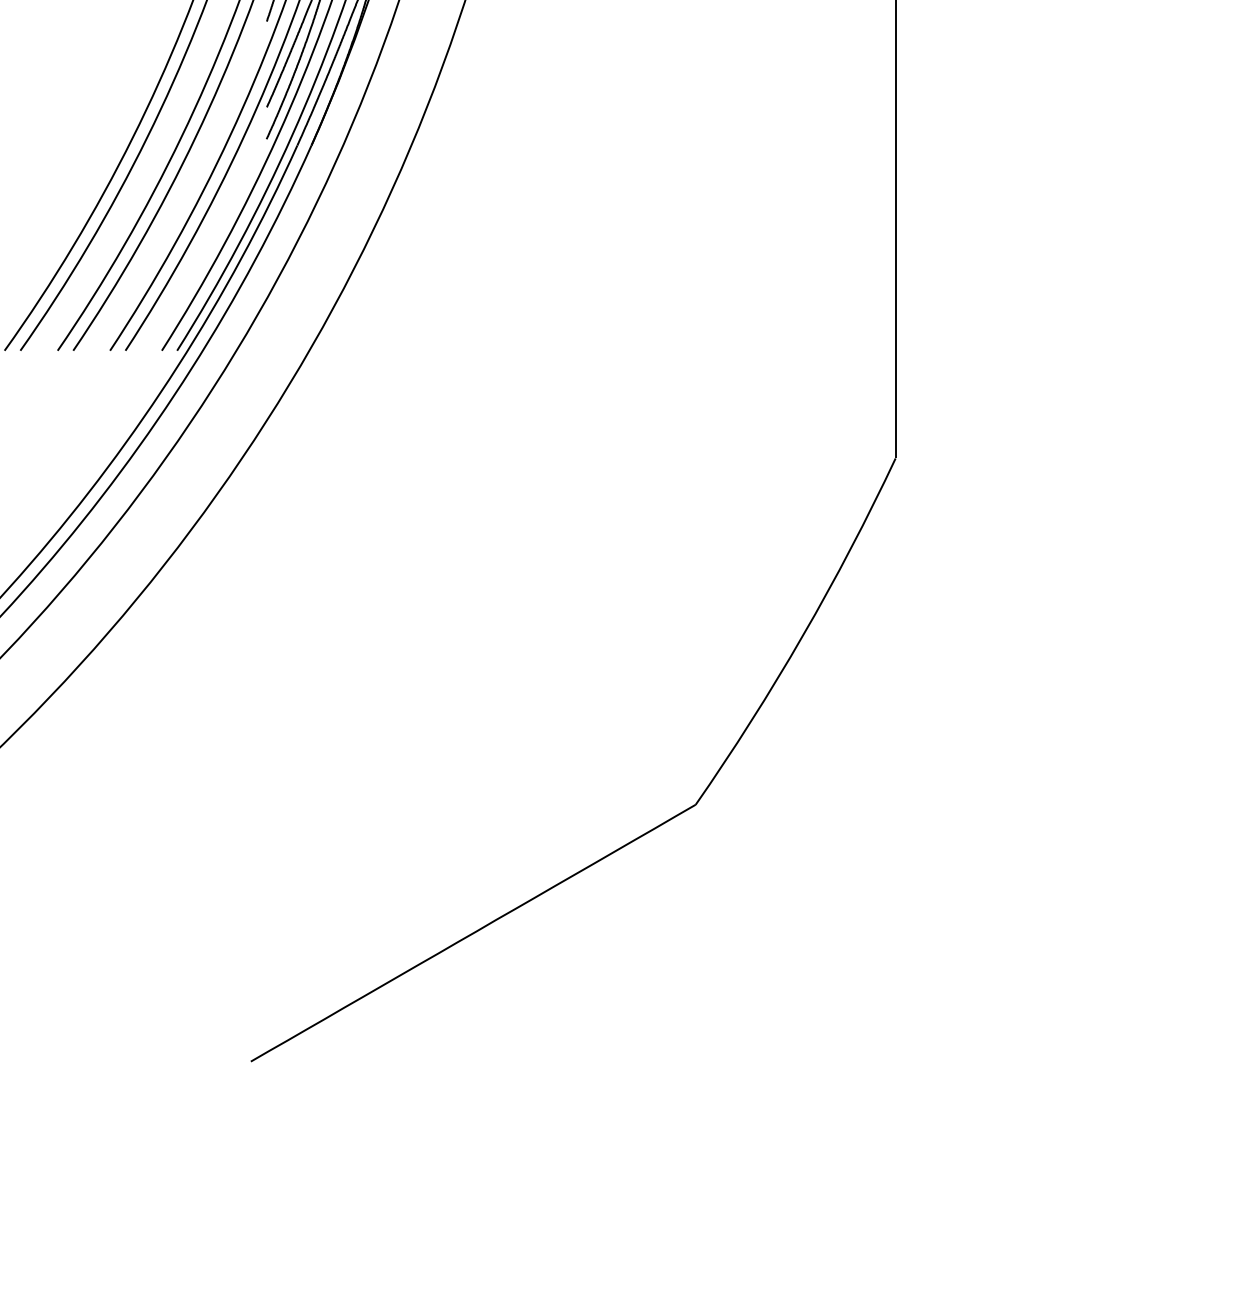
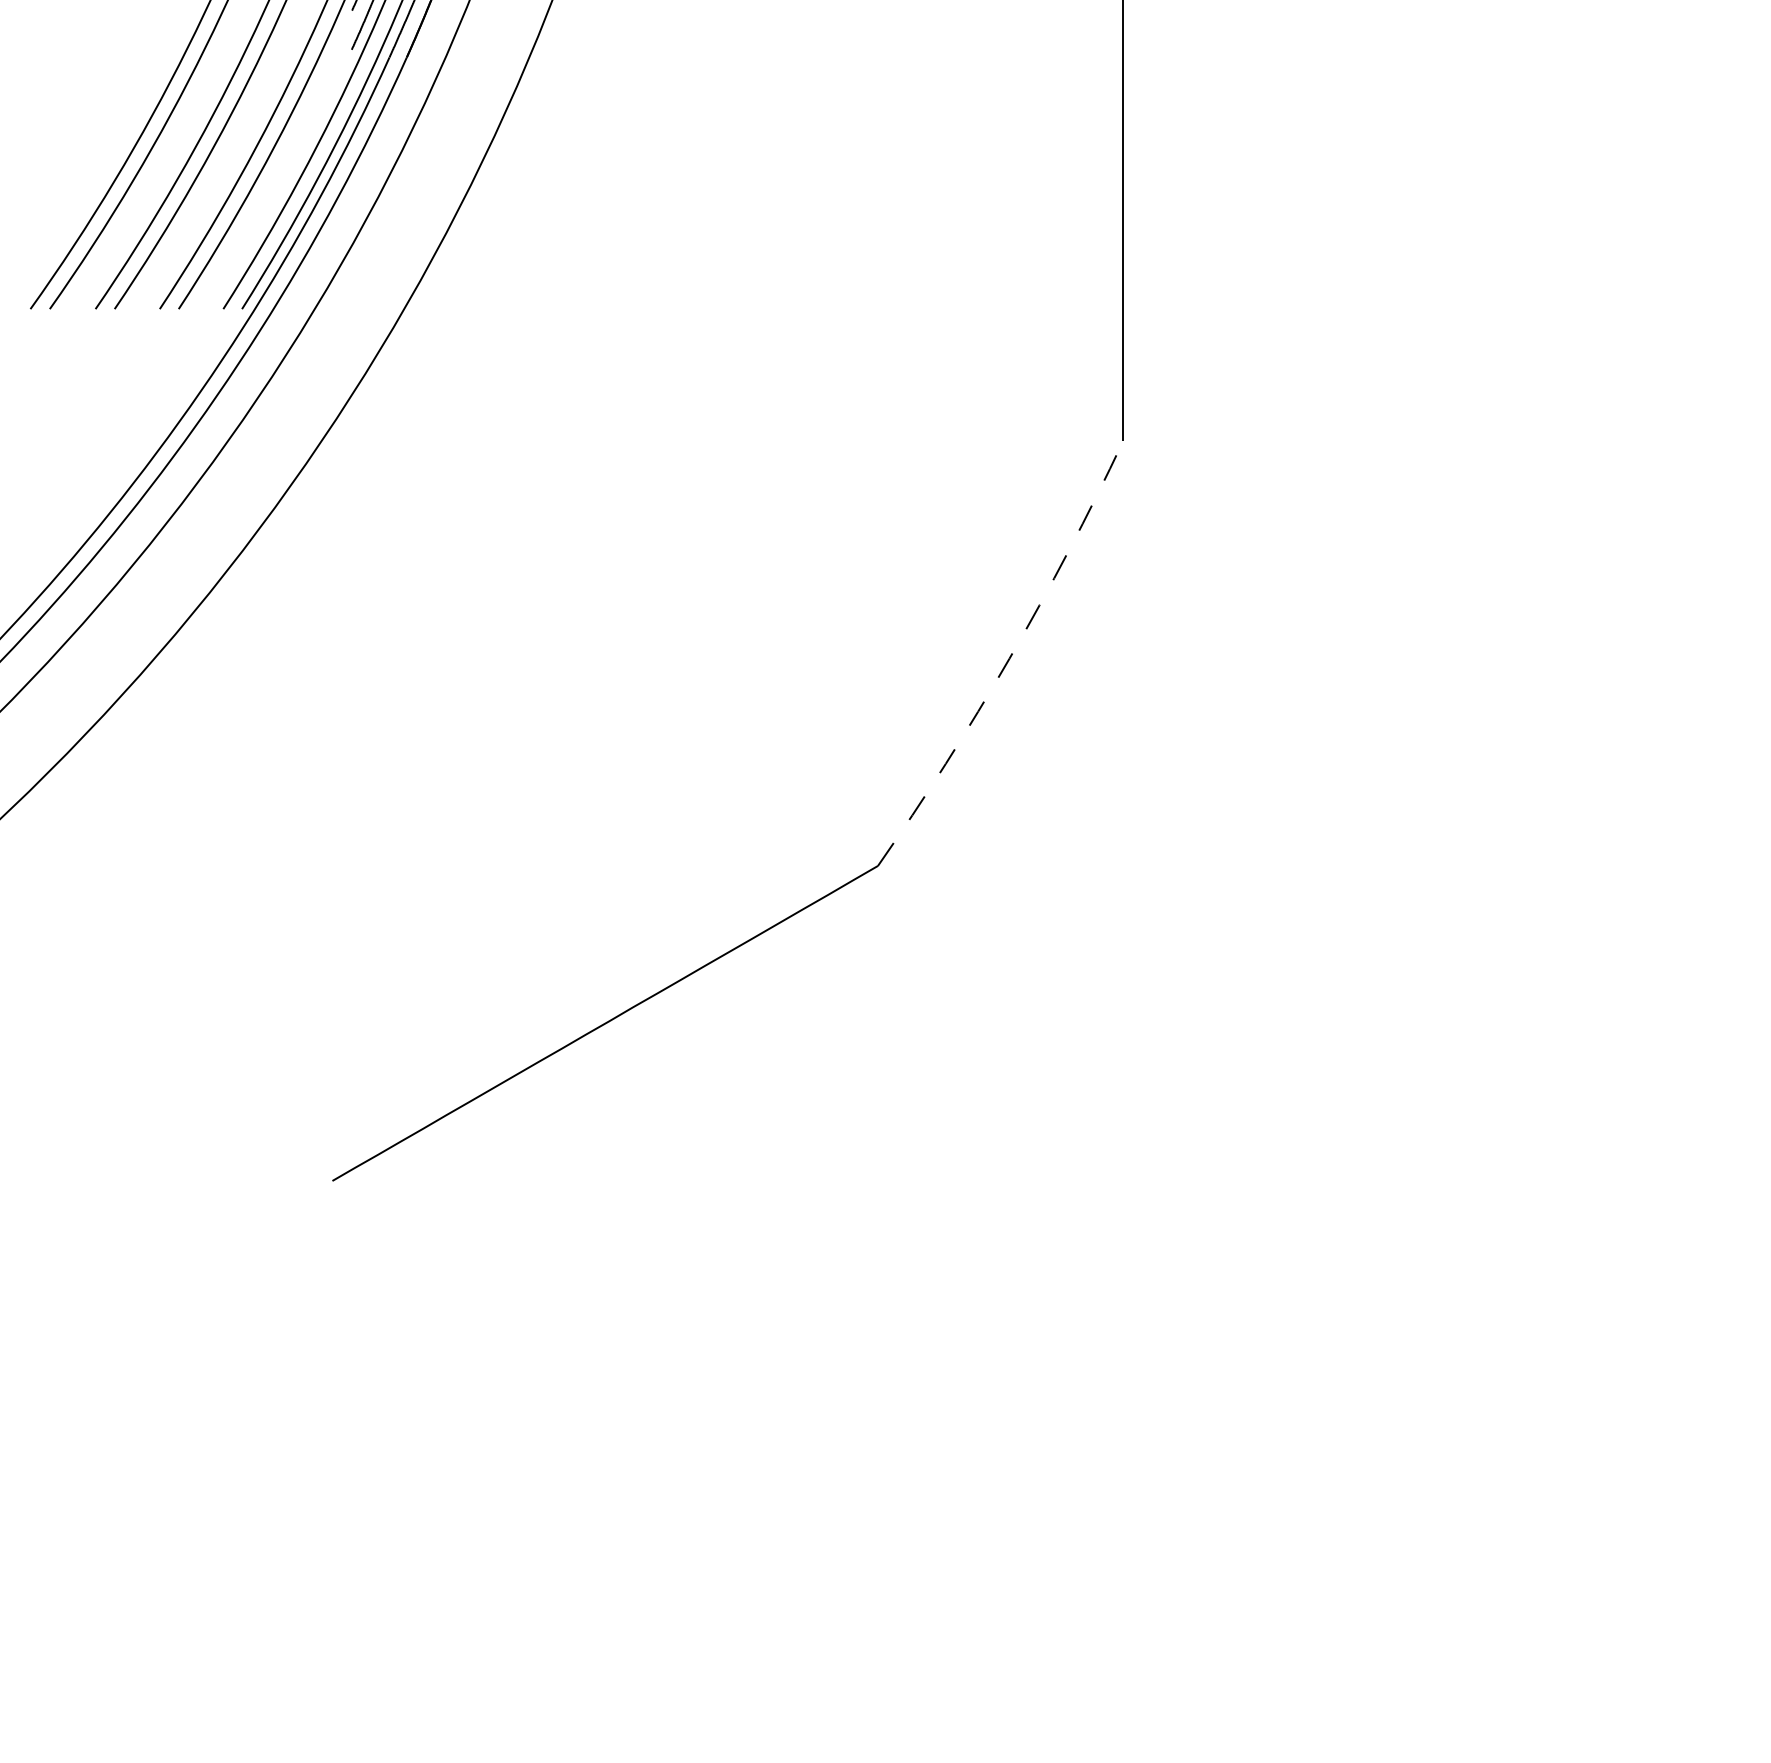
arc: (802, 635) -> (1009, 658), solid -> dashed

